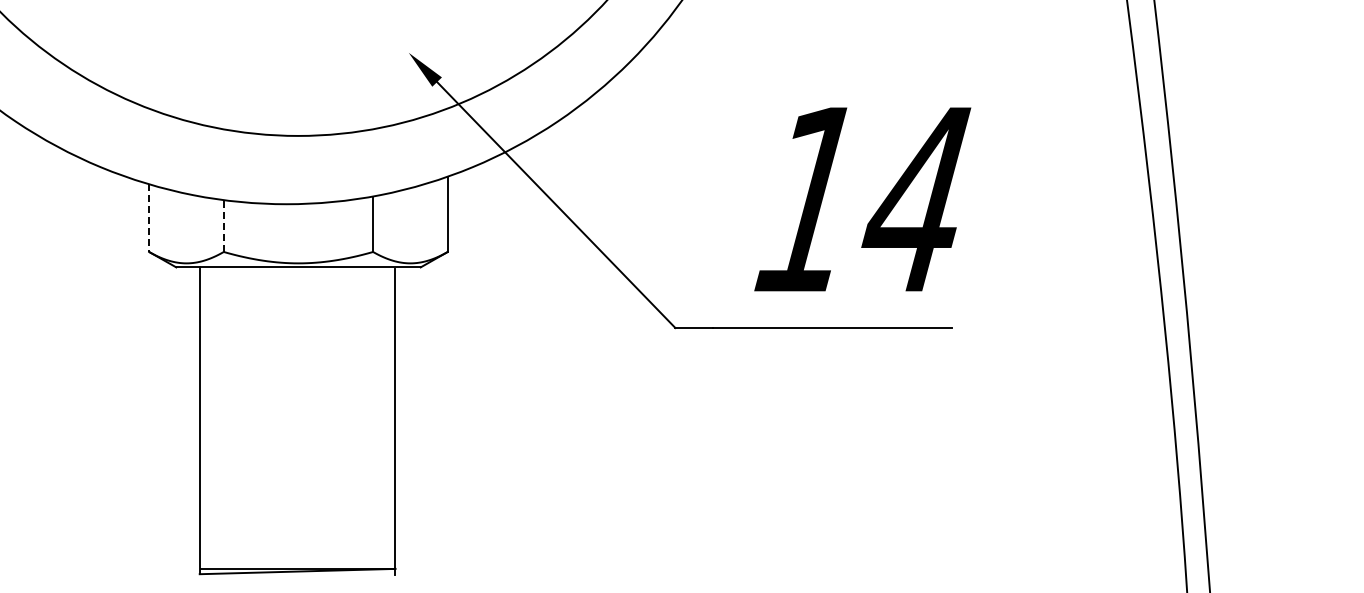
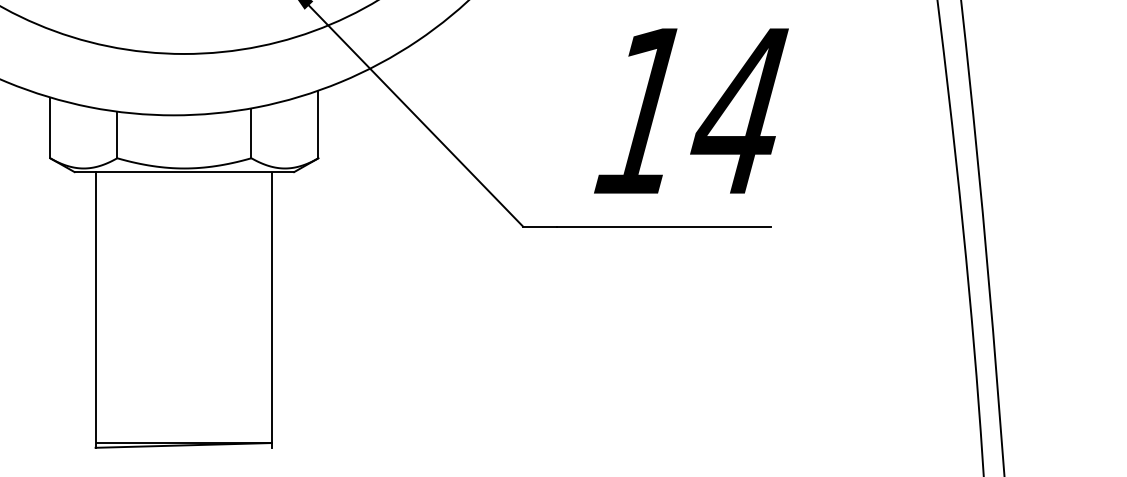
line: (149, 218) -> (50, 128), dashed -> solid
line: (223, 226) -> (116, 135), dashed -> solid

